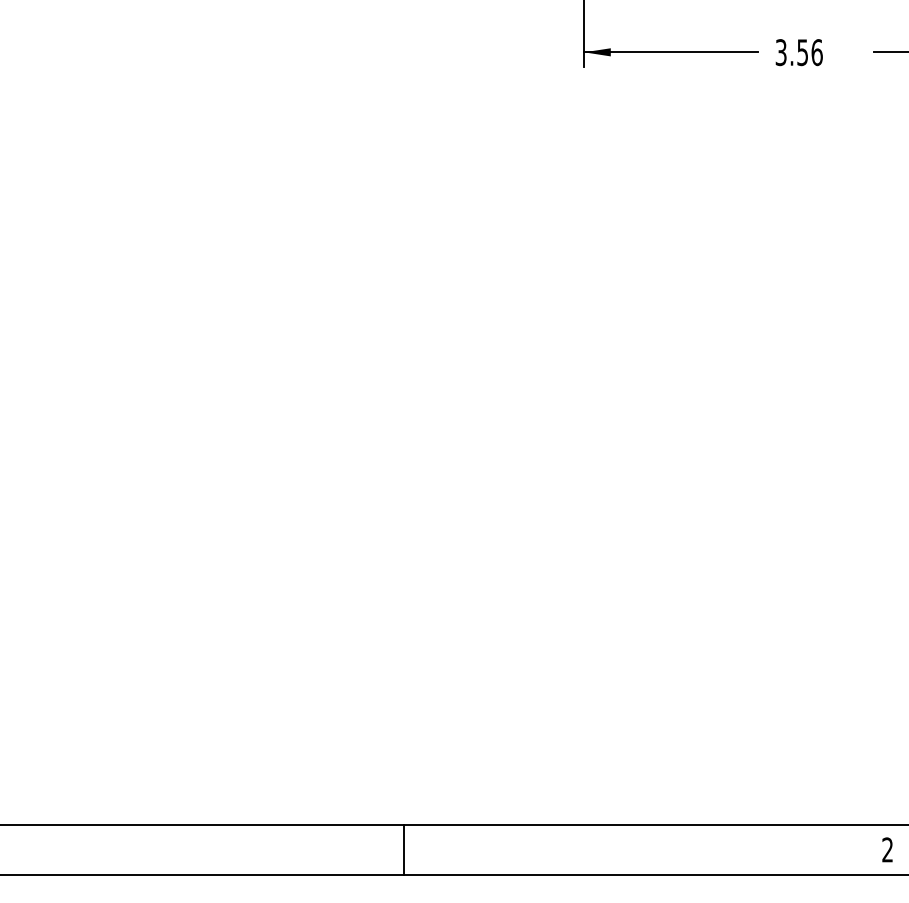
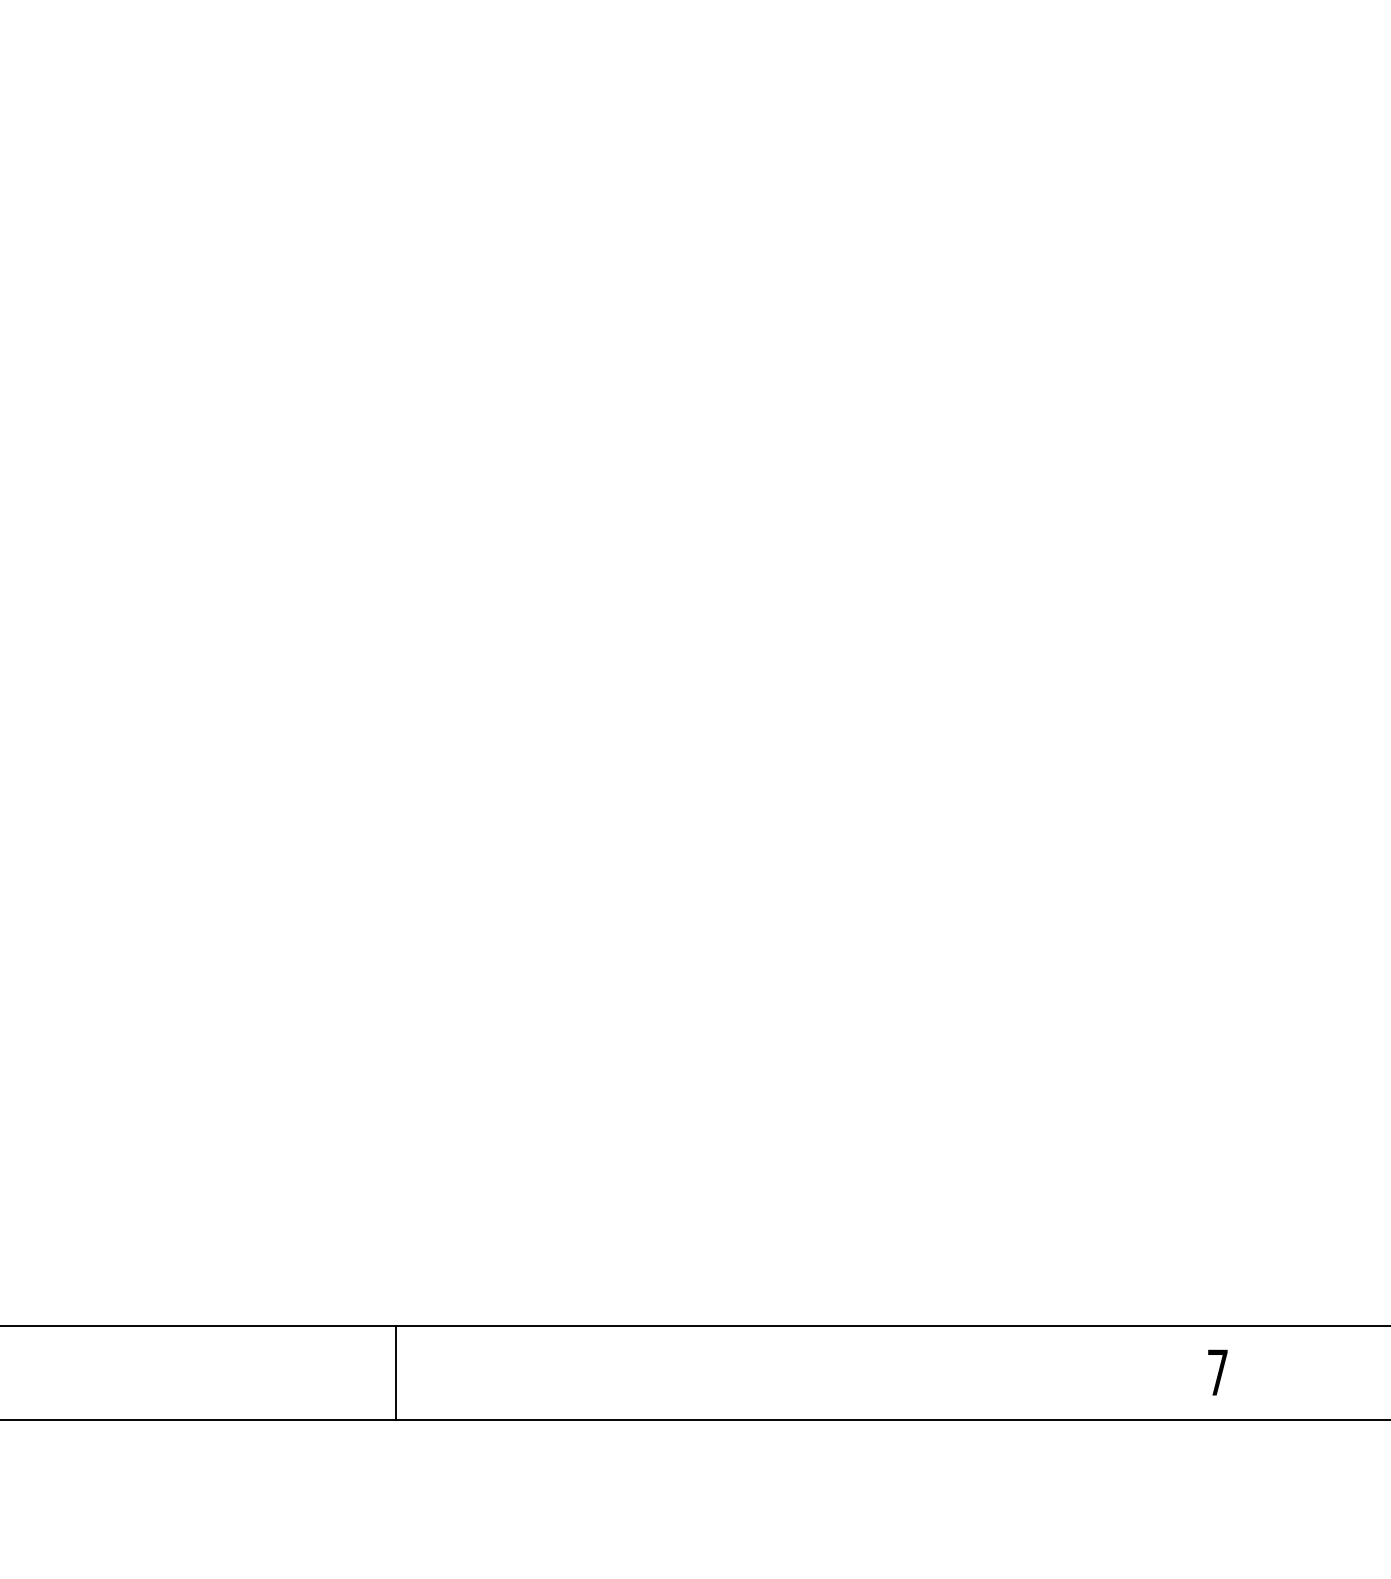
text: (887, 849) -> (1217, 1371), 2 -> 7
line: (404, 850) -> (396, 1373), moved

